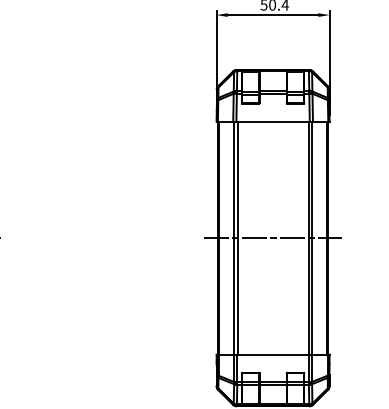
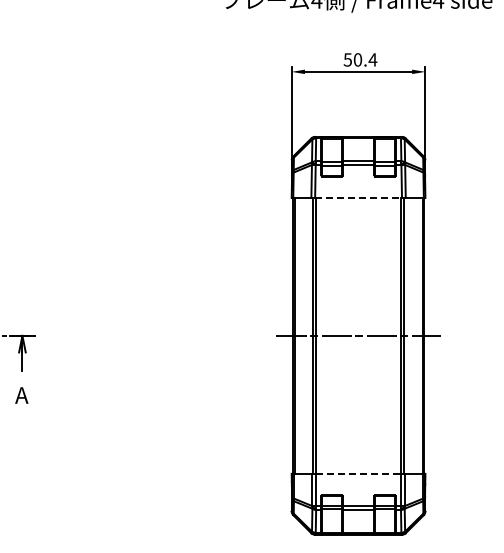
line: (273, 121) -> (359, 197), solid -> dashed
line: (273, 354) -> (359, 473), solid -> dashed

